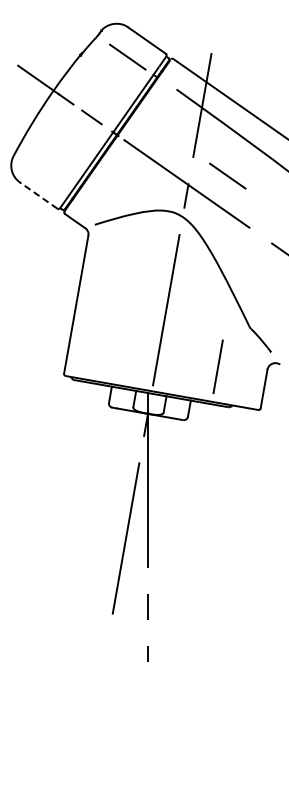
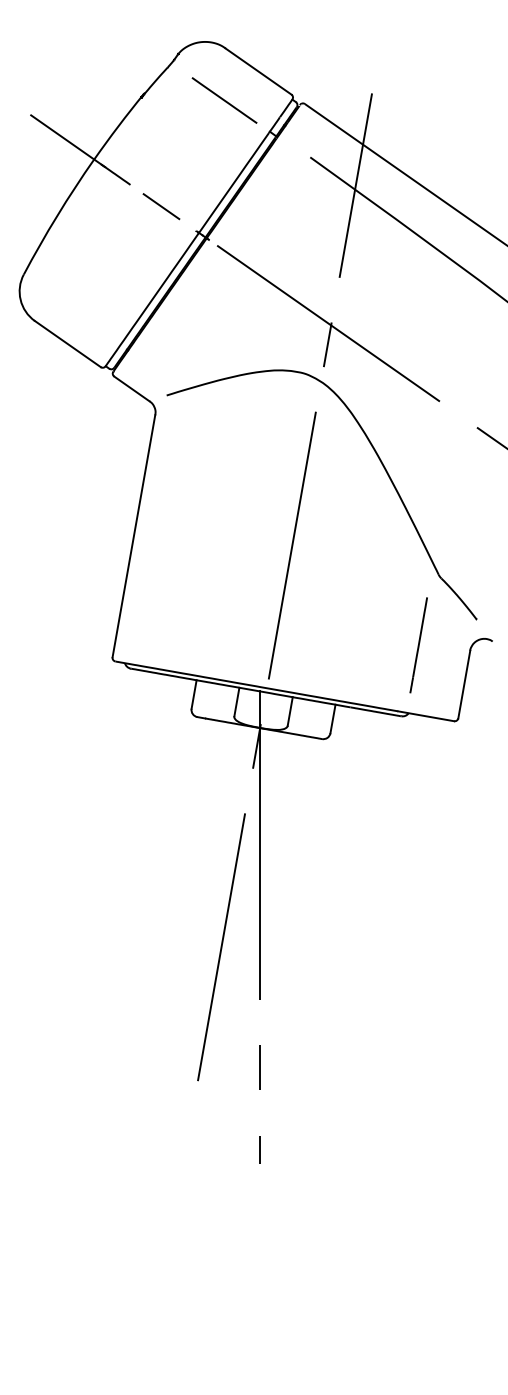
line: (227, 175) -> (399, 308), removed
line: (38, 195) -> (67, 343), dashed -> solid
line: (217, 366) -> (417, 644), moved

